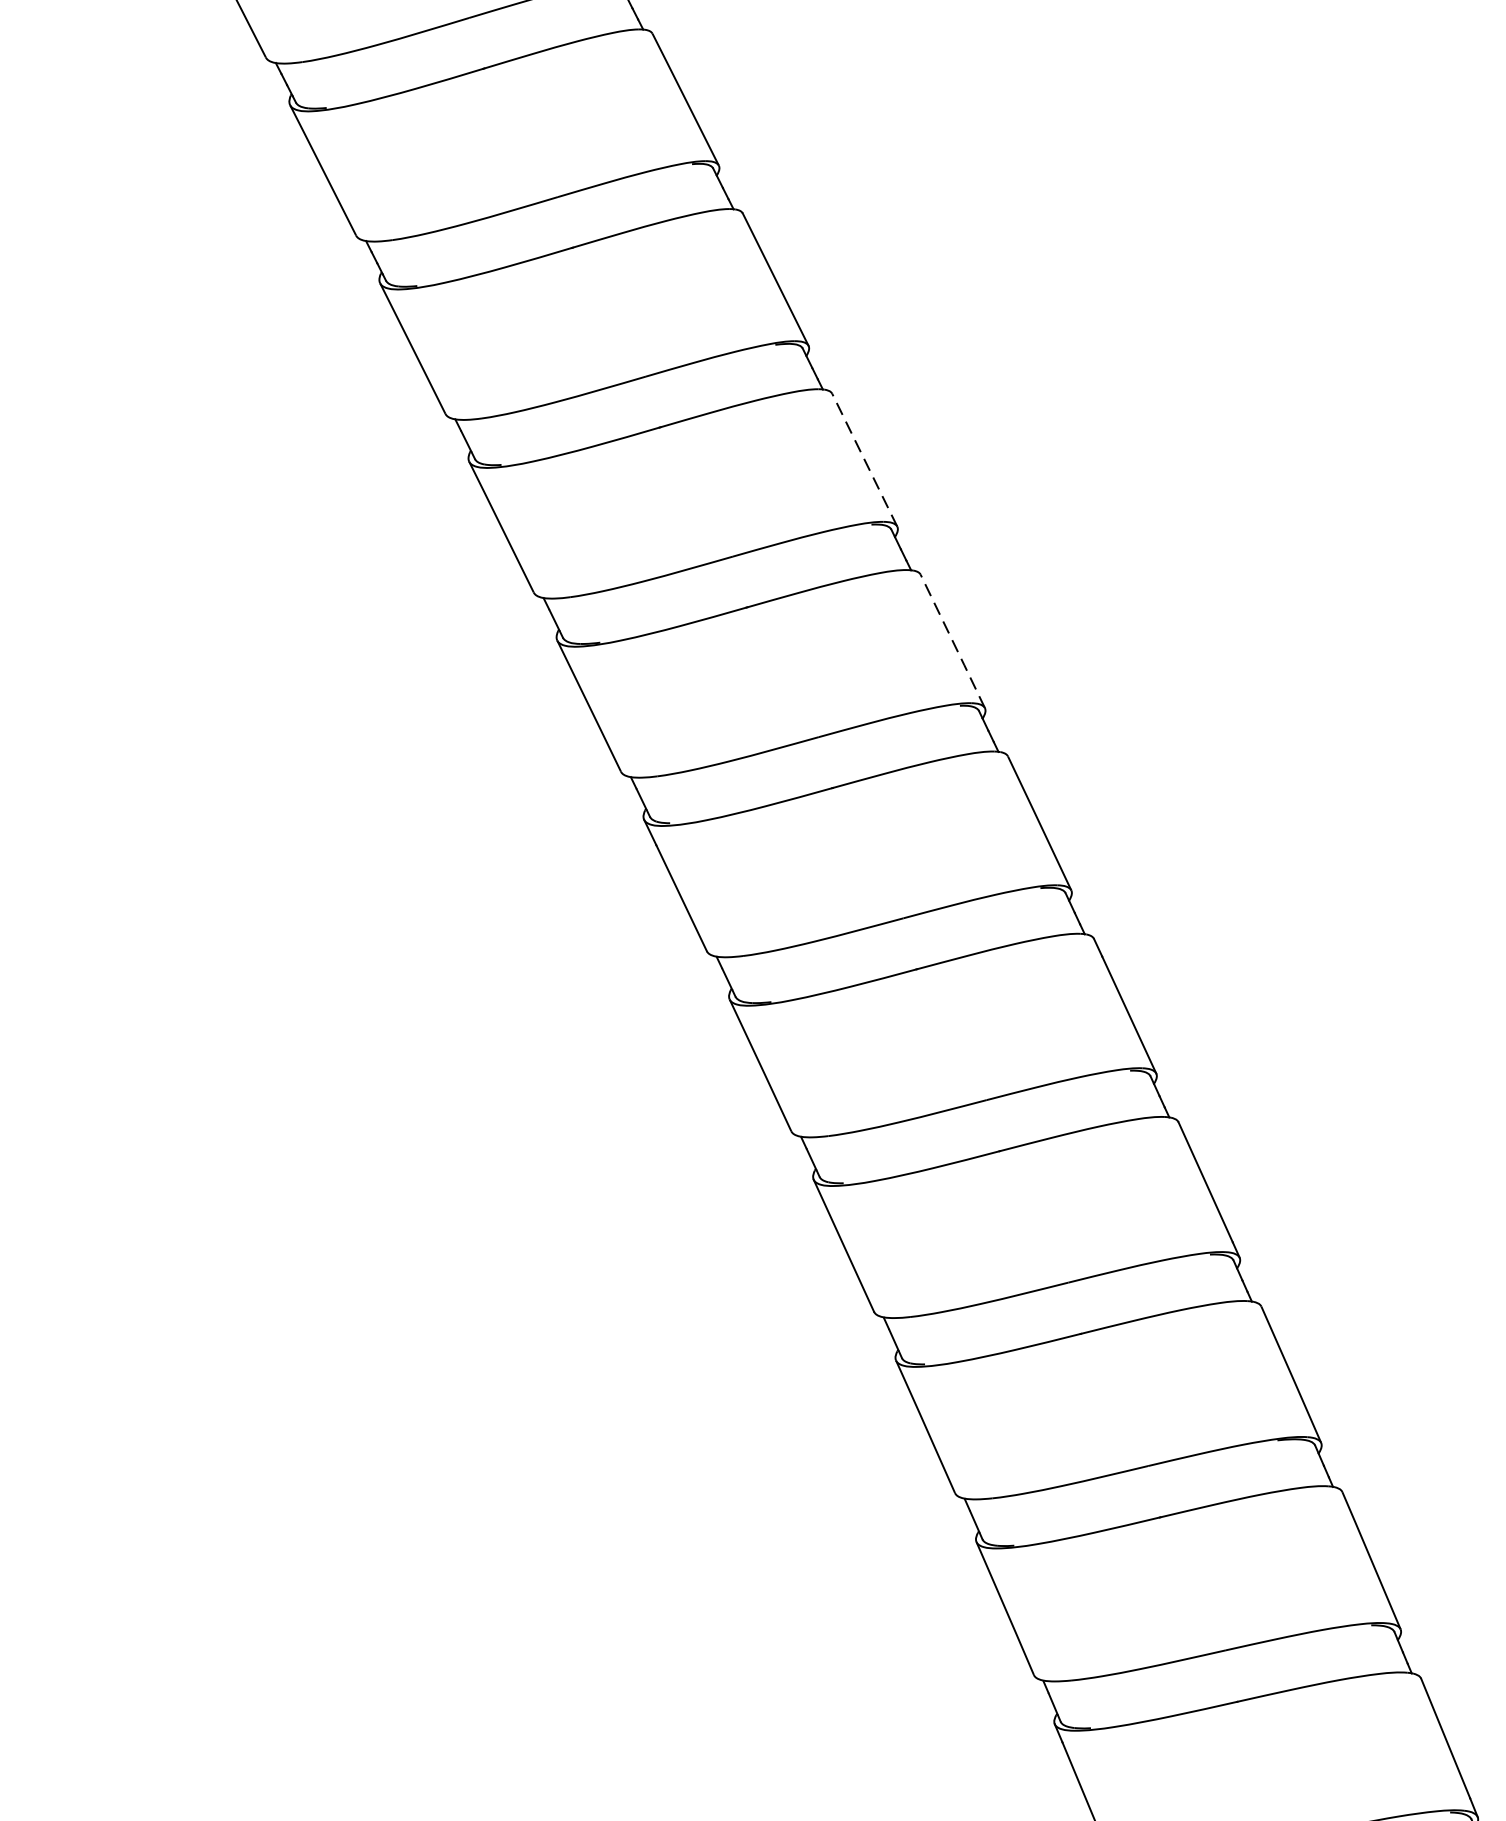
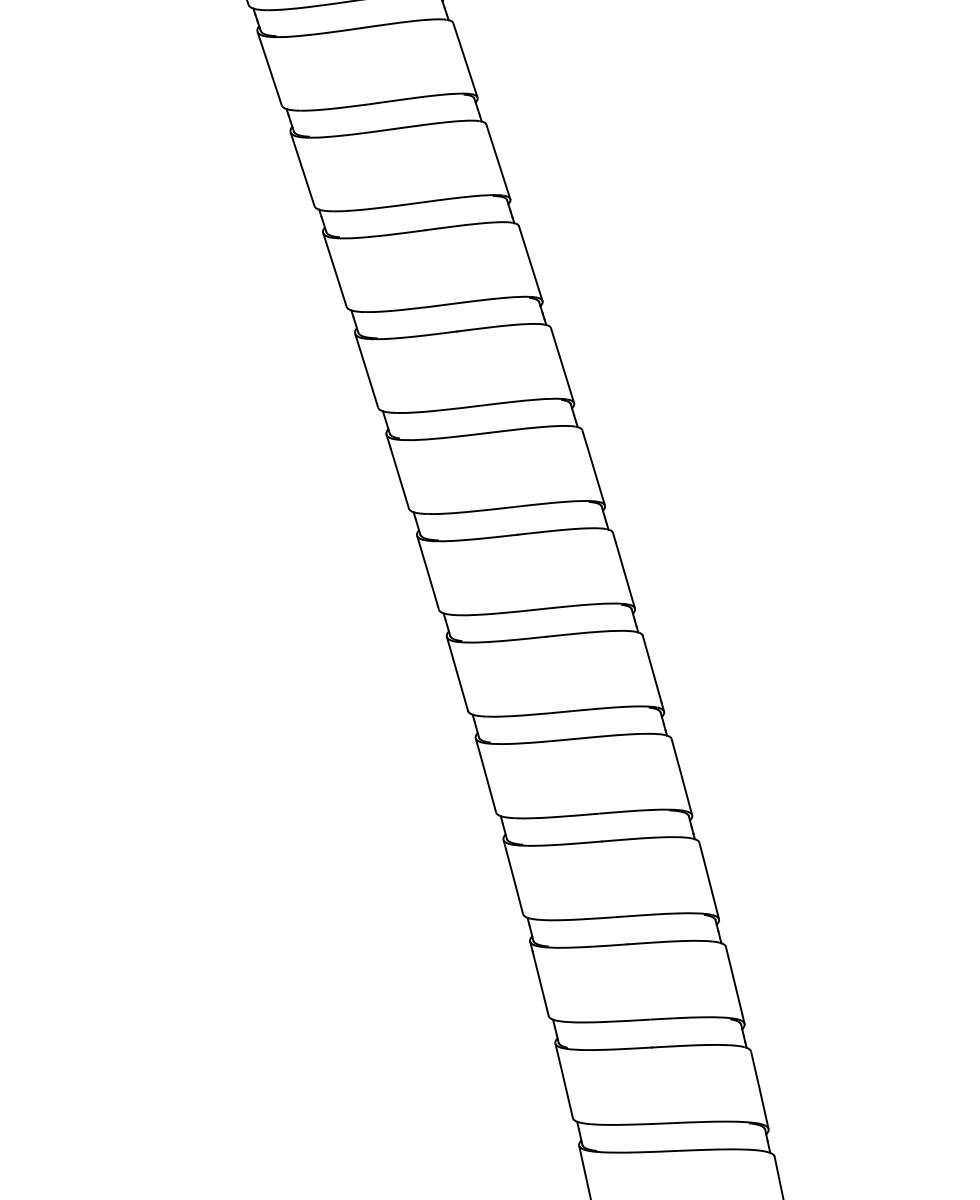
line: (864, 460) -> (530, 263), dashed -> solid
line: (952, 641) -> (562, 365), dashed -> solid

